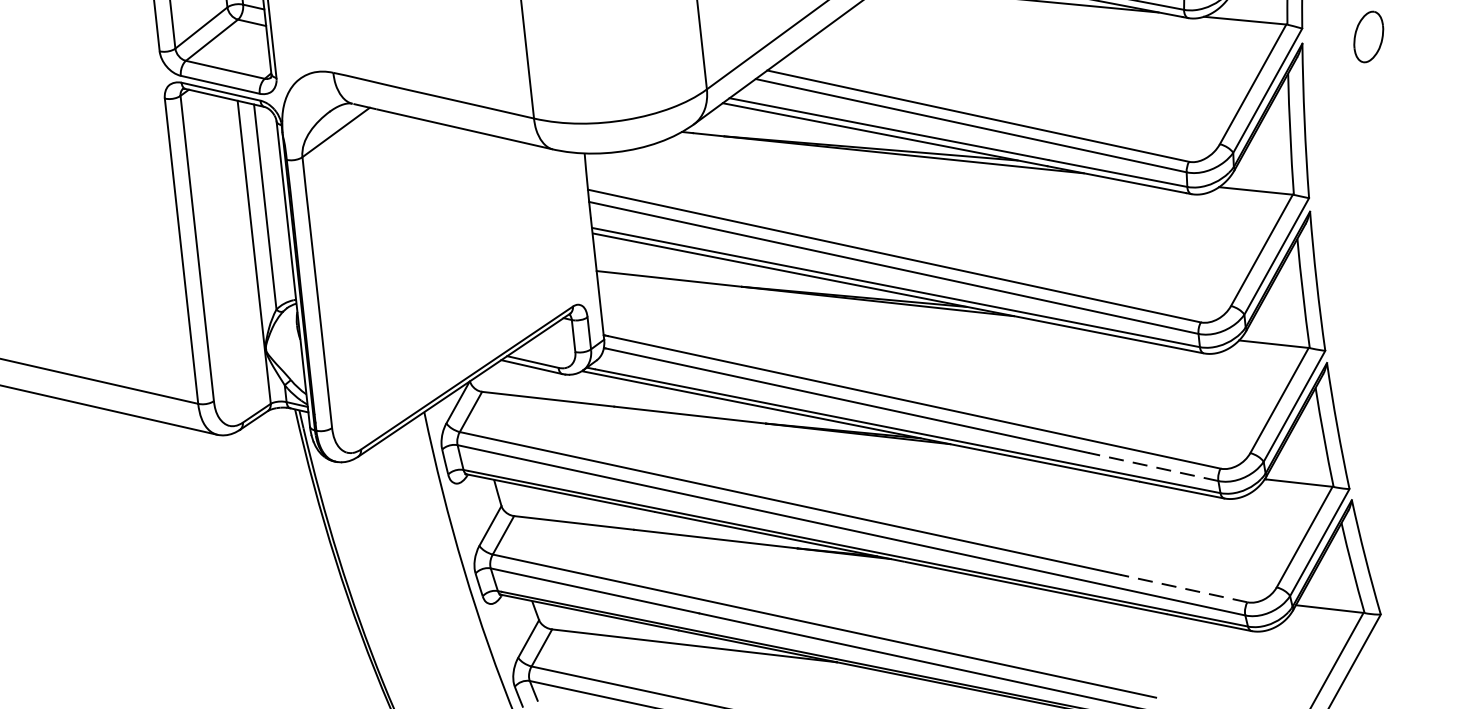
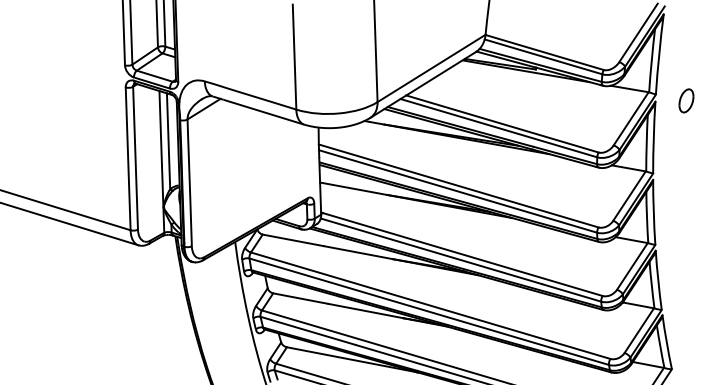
line: (1153, 466) -> (571, 292), dashed -> solid
line: (1184, 588) -> (581, 350), dashed -> solid

